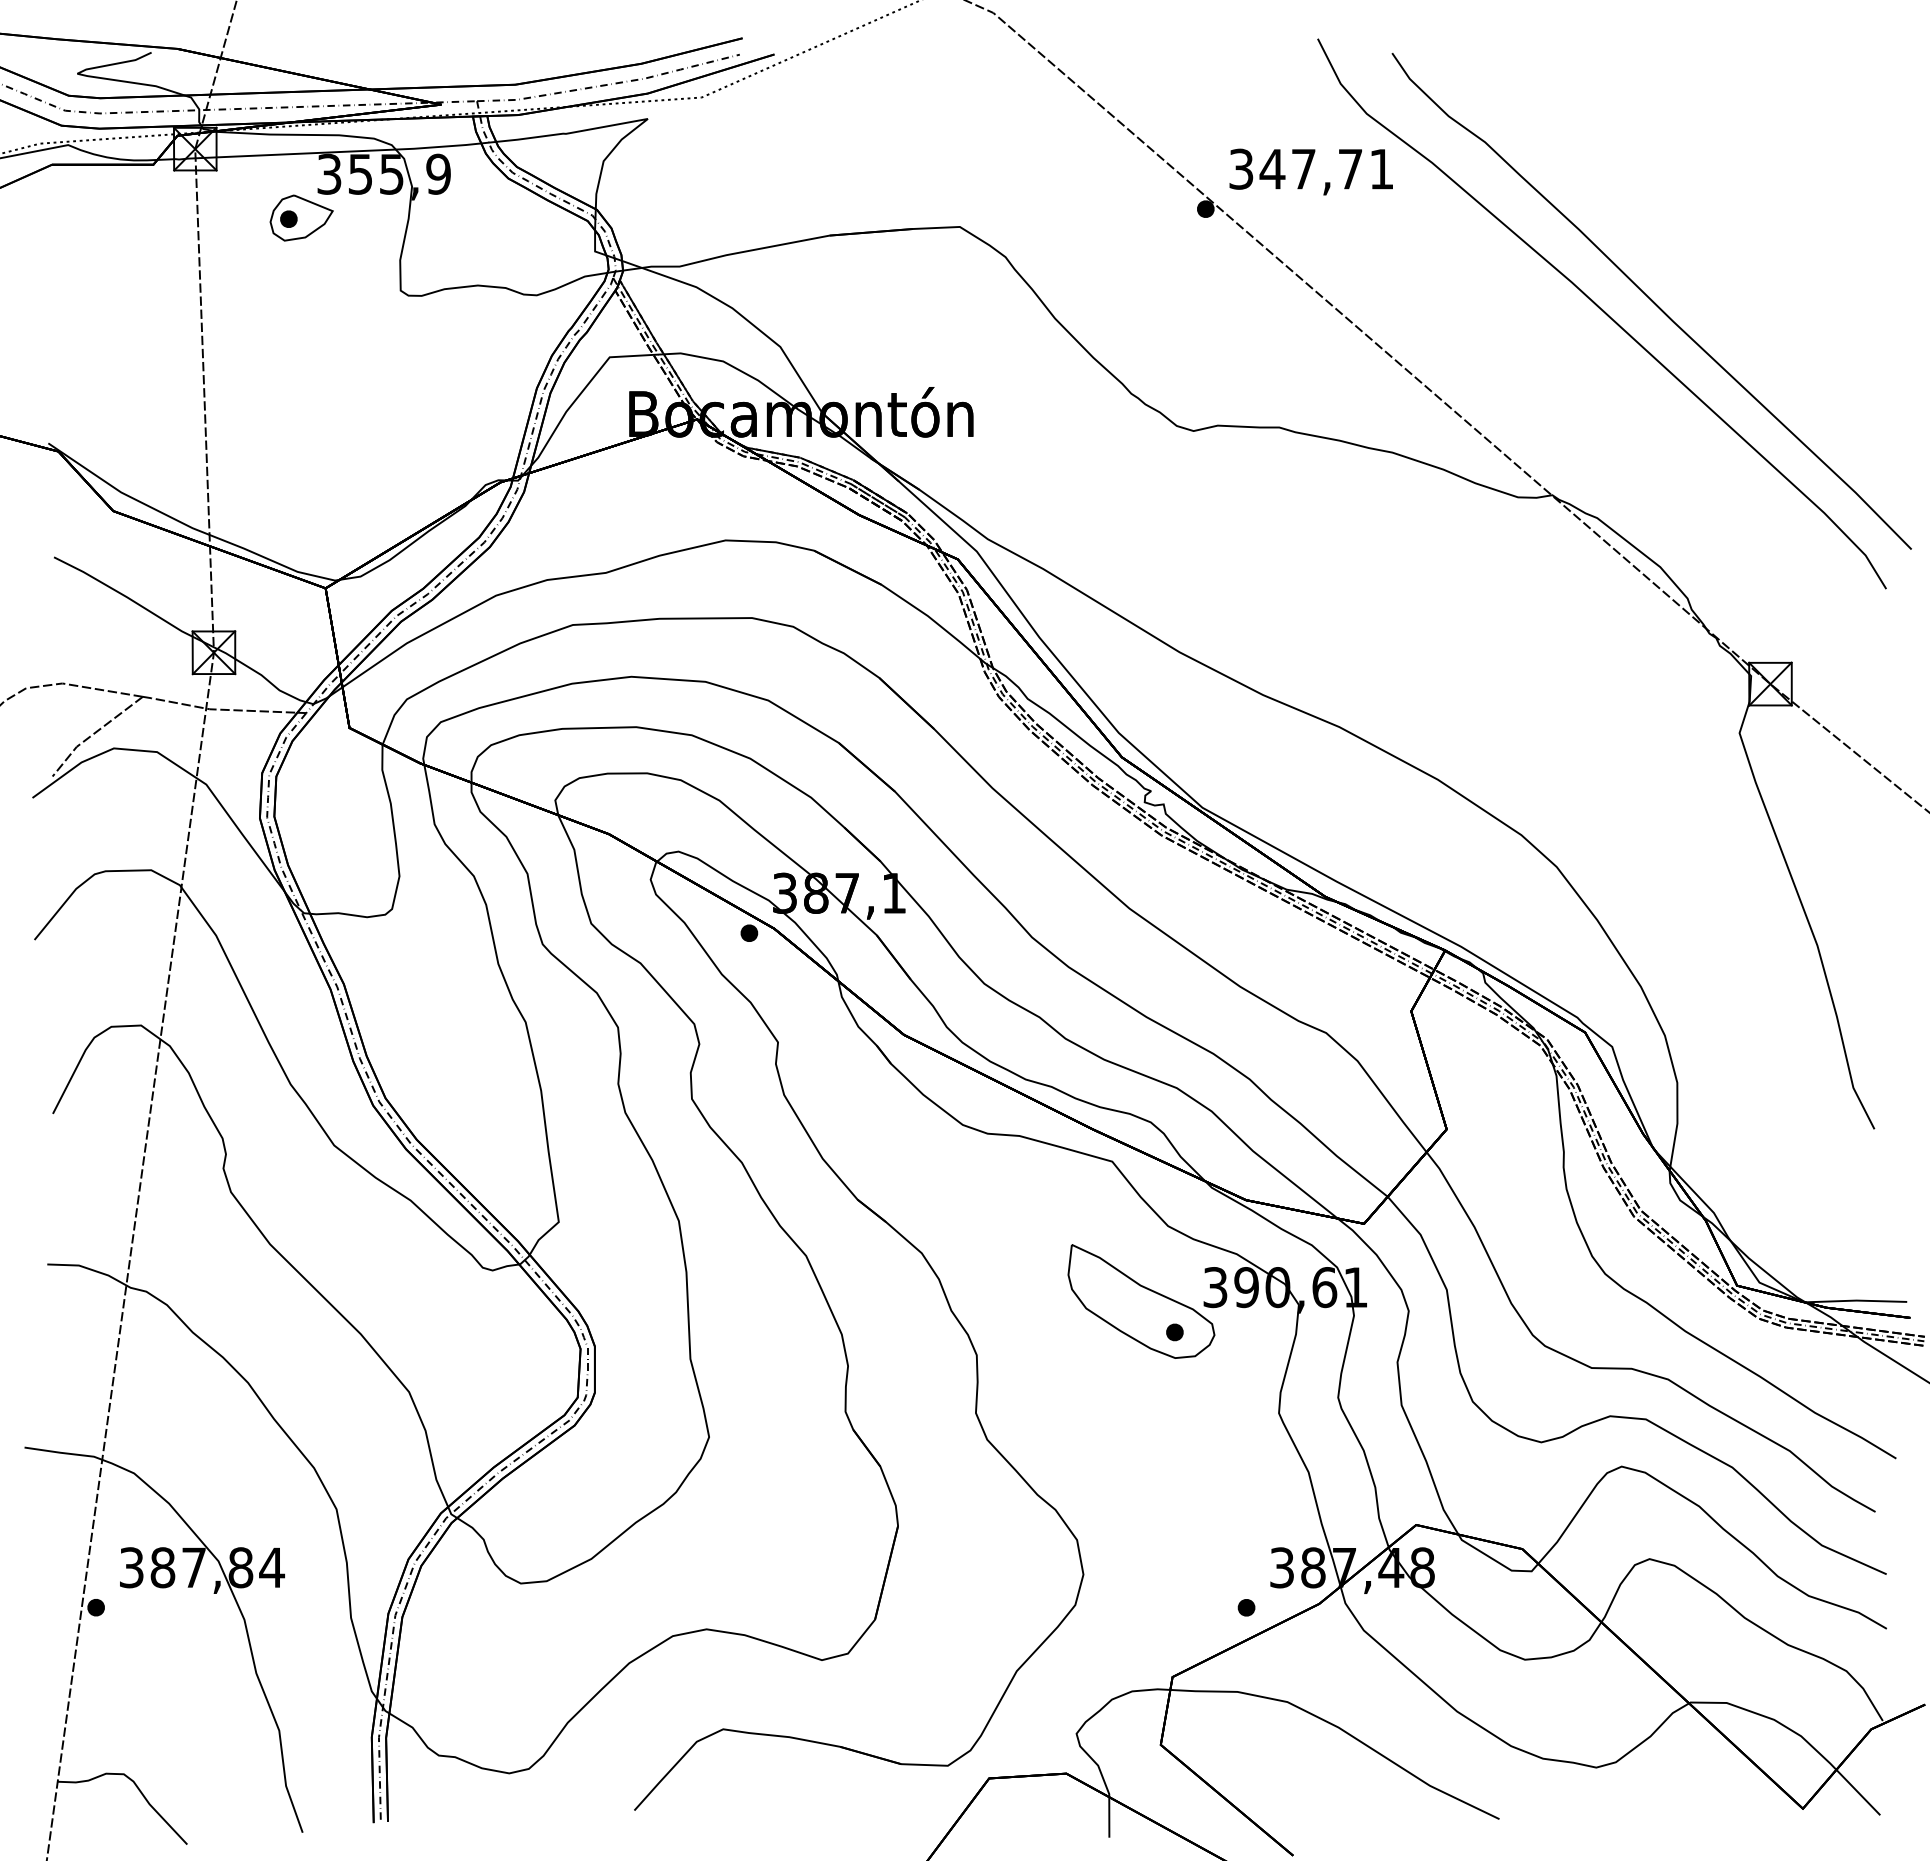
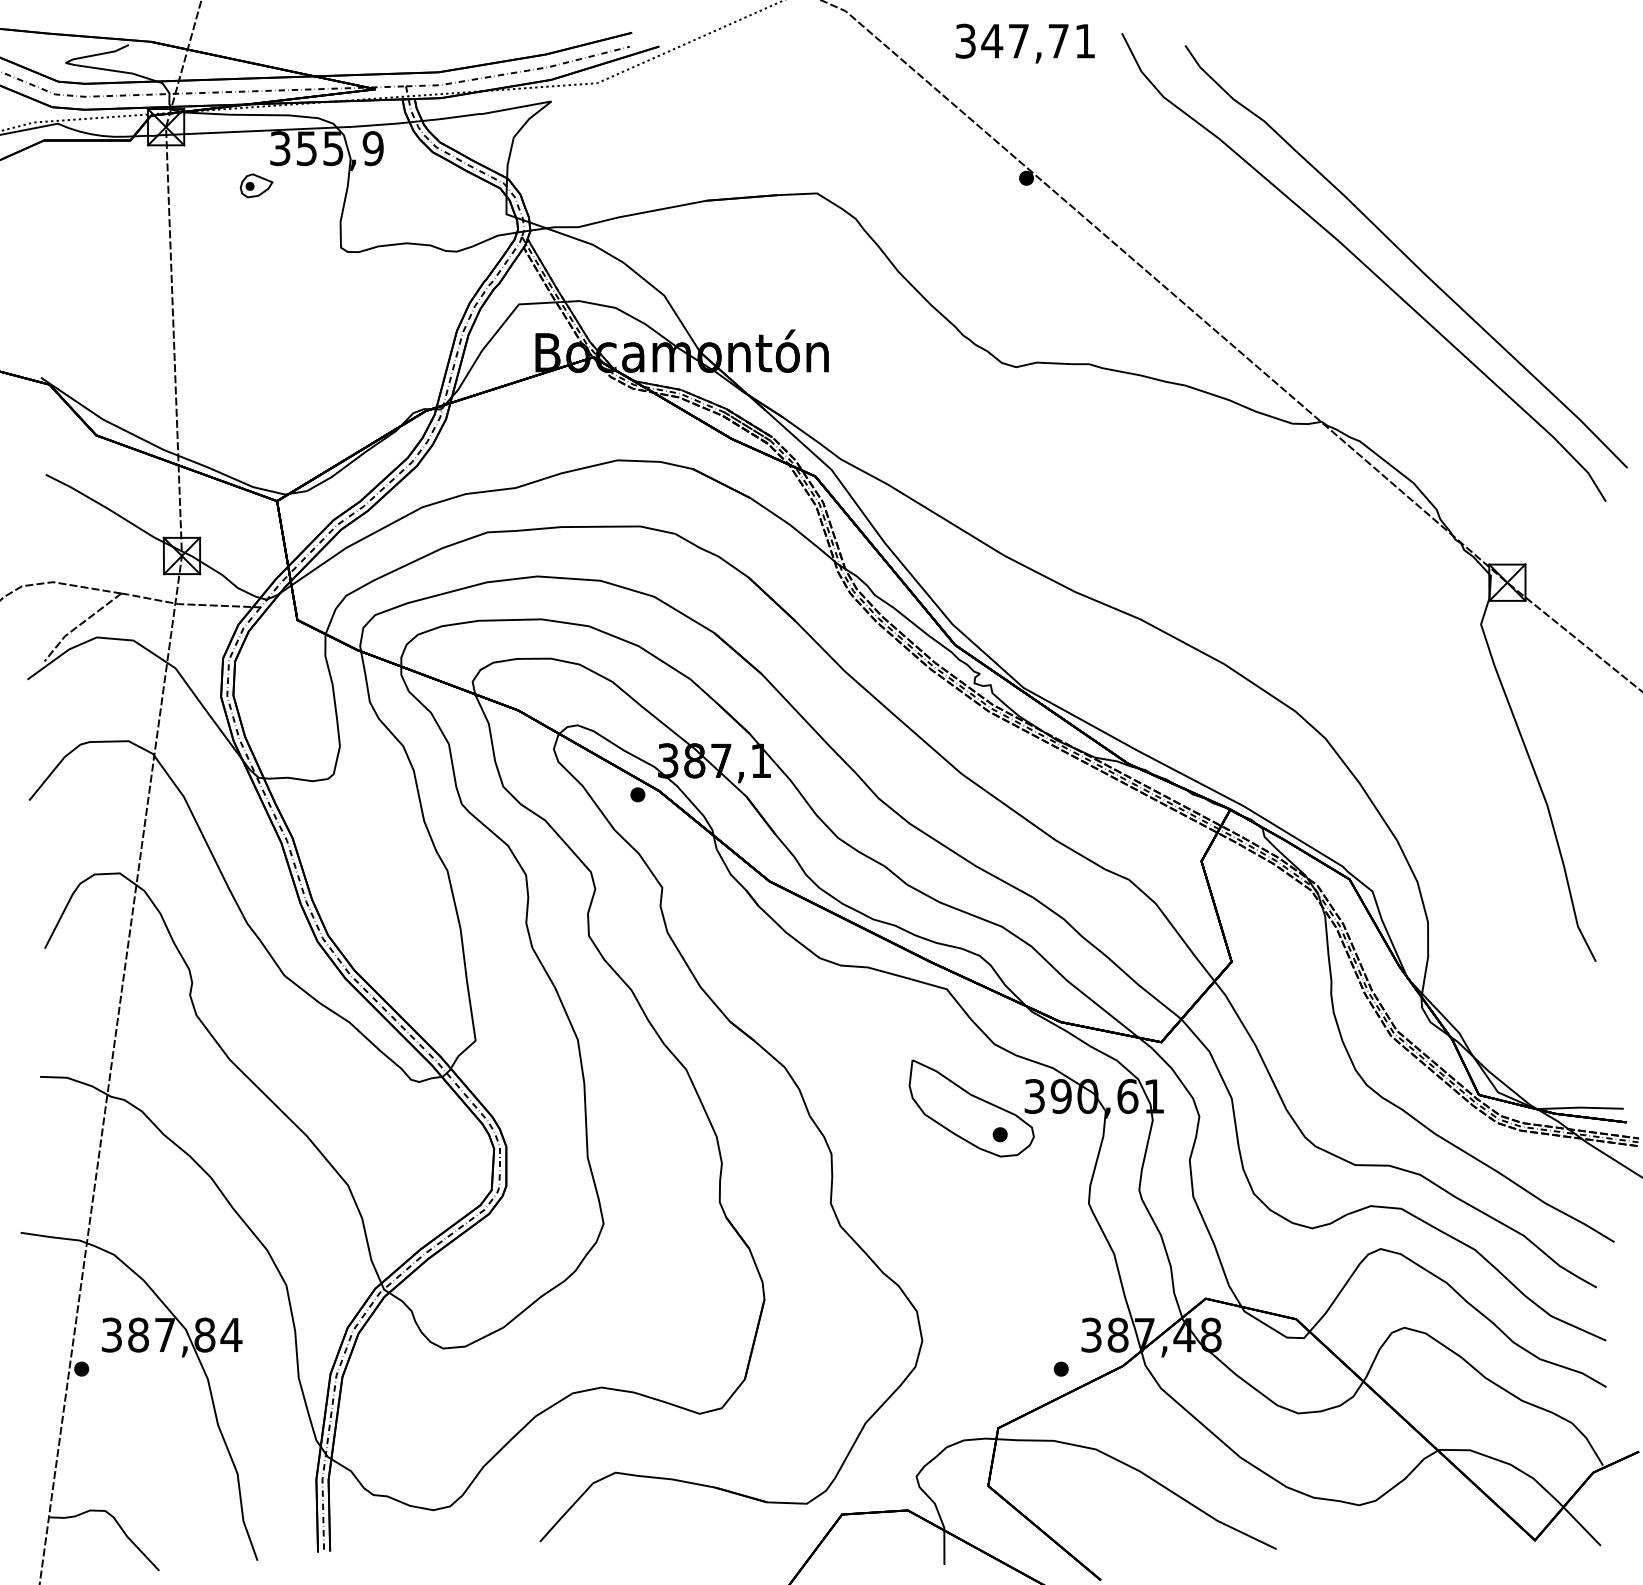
text: (1310, 171) -> (1024, 43), moved
part: (301, 217) -> (256, 185), size x0.6

